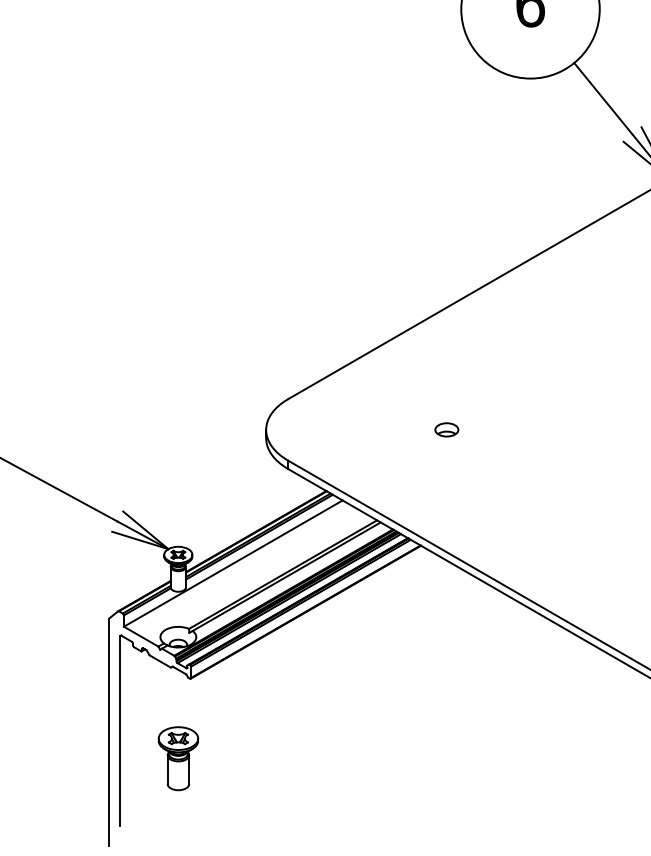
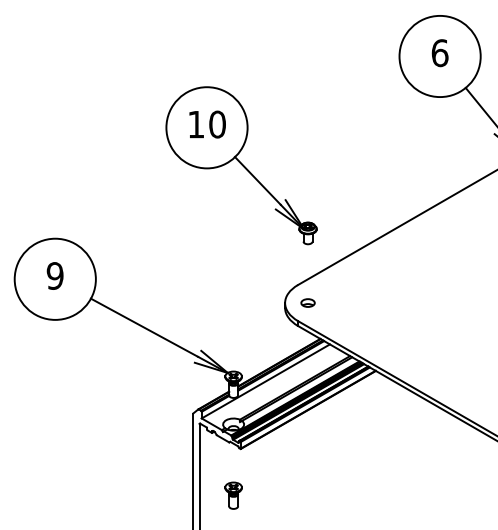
part: (191, 195) -> (241, 165), added
part: (445, 428) -> (307, 302), moved
part: (178, 758) -> (233, 495), size x0.71

